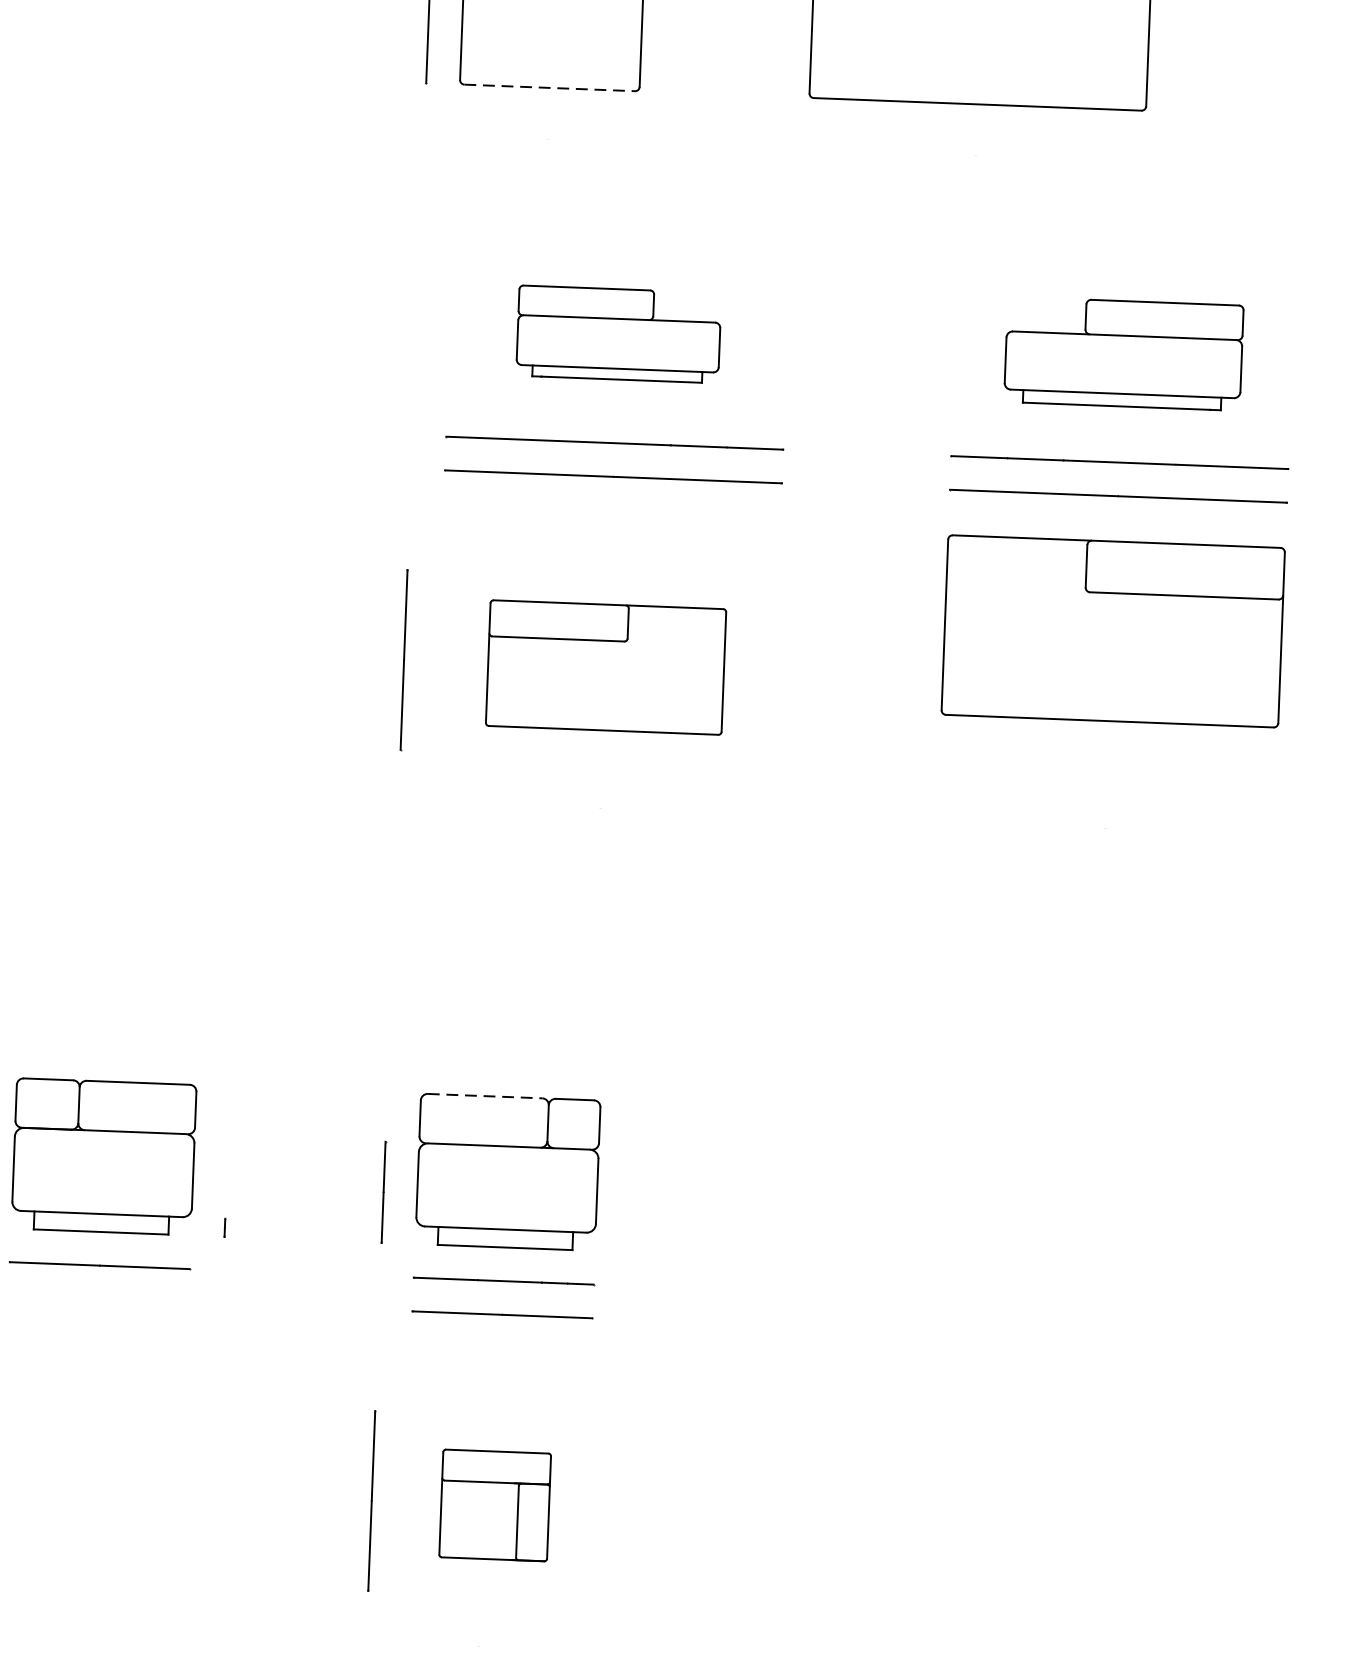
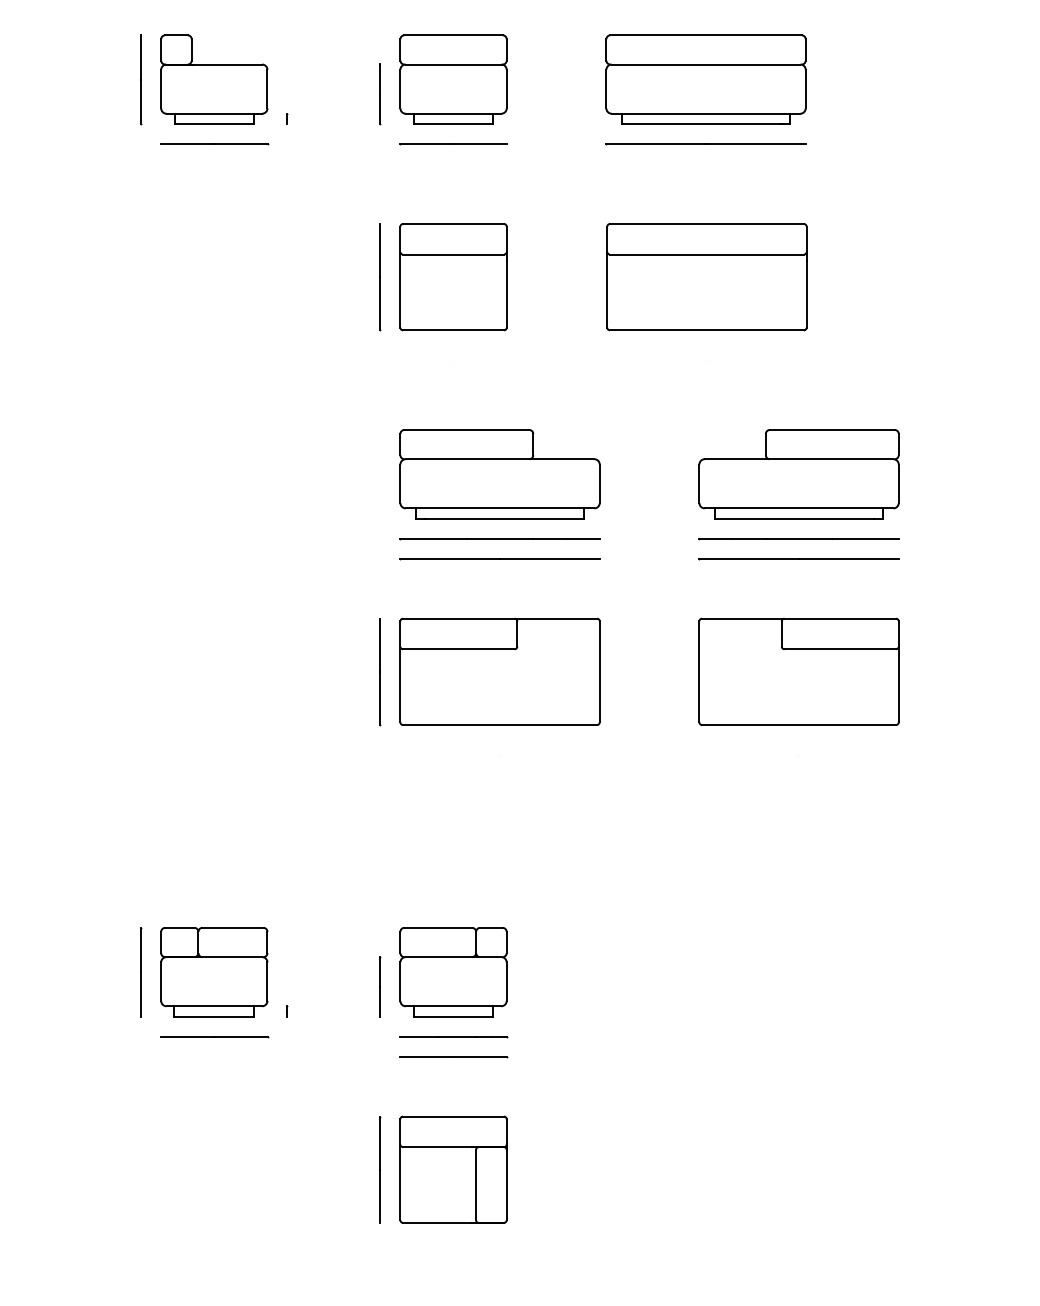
line: (551, 88) -> (454, 330), dashed -> solid
part: (617, 334) -> (499, 474), size x1.67
part: (1122, 353) -> (798, 474), size x1.43
part: (1112, 630) -> (798, 671), moved
part: (605, 667) -> (499, 671), size x1.43
line: (485, 1095) -> (438, 927), dashed -> solid
part: (495, 1505) -> (453, 1169), size x1.67

